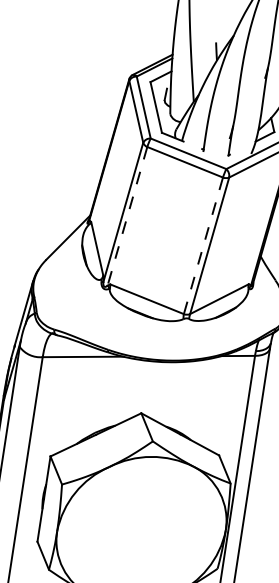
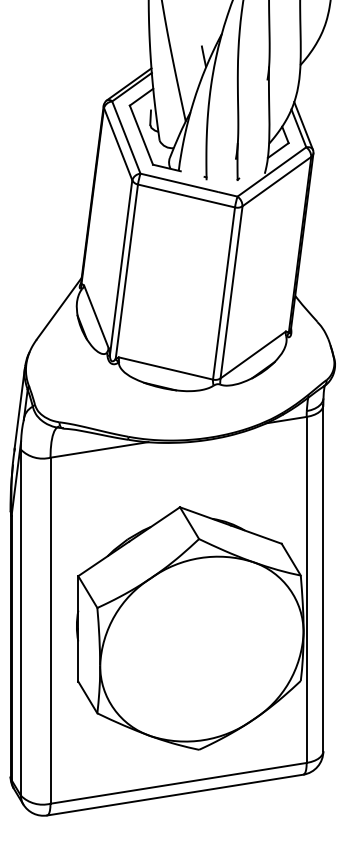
line: (127, 216) -> (126, 272), dashed -> solid
line: (203, 245) -> (224, 293), dashed -> solid

